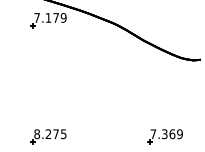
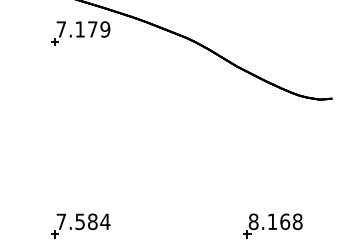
text: (50, 134) -> (83, 222), 8.275 -> 7.584
text: (166, 134) -> (275, 222), 7.369 -> 8.168

